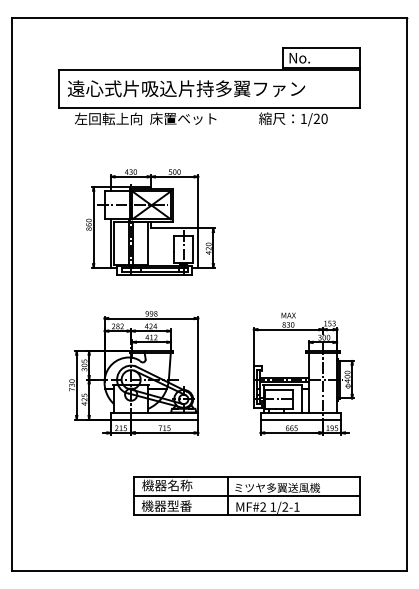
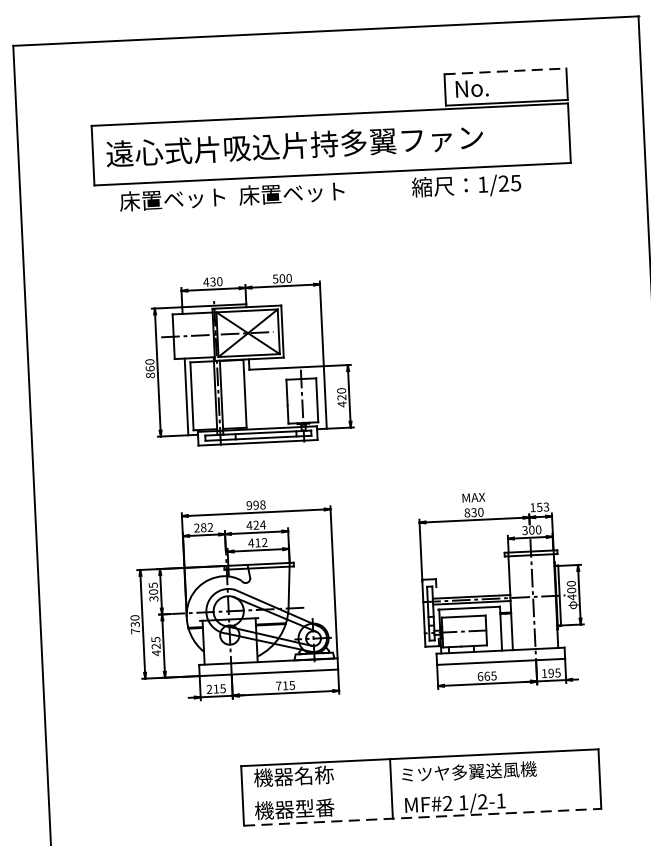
line: (321, 48) -> (505, 71), solid -> dashed
text: (108, 118) -> (173, 198), 左回転上向 -> 床置ベット
text: (324, 118) -> (515, 182), 1/20 -> 1/25
line: (246, 496) -> (420, 787), removed
line: (247, 515) -> (423, 818), solid -> dashed

